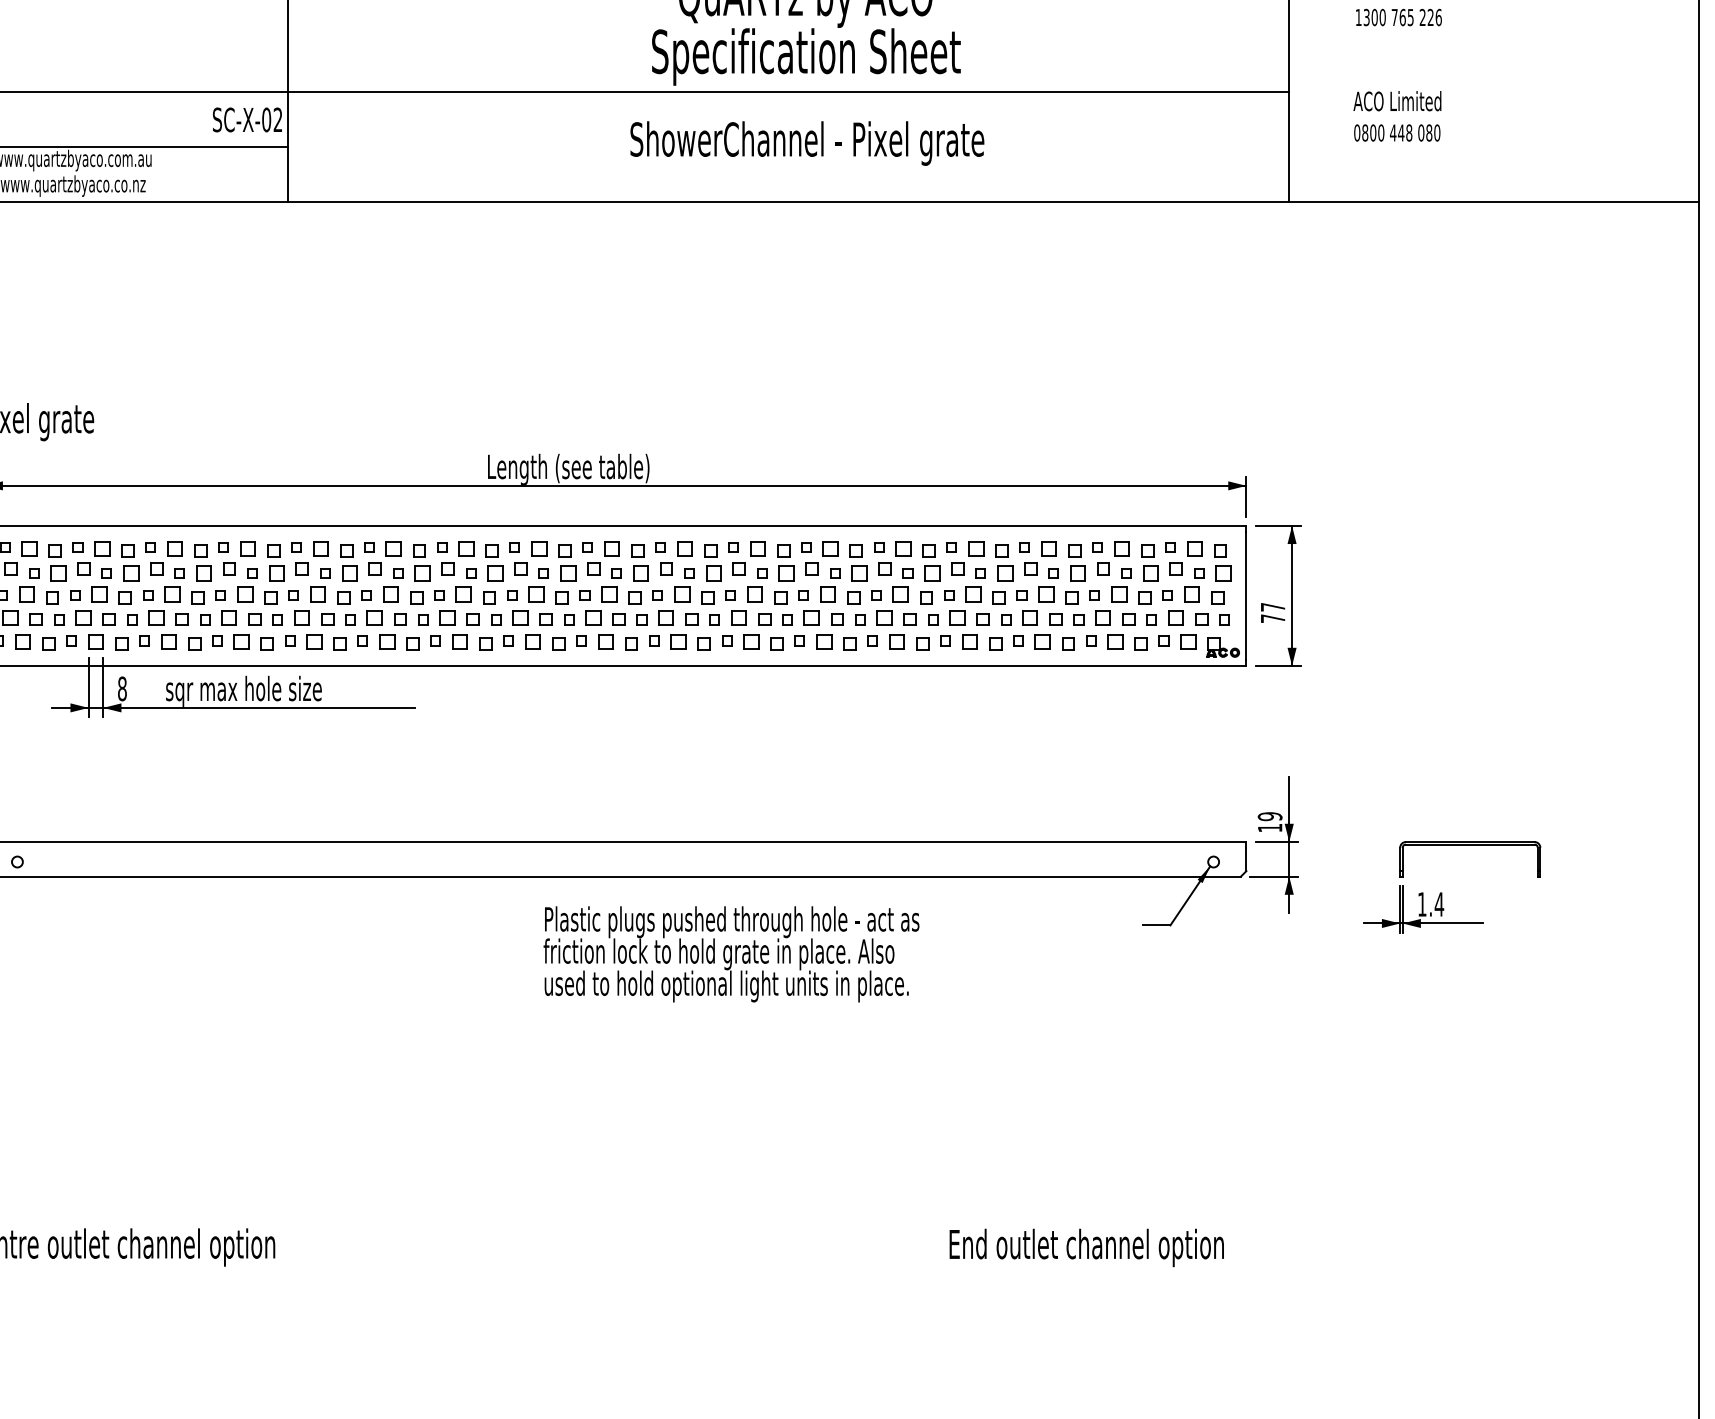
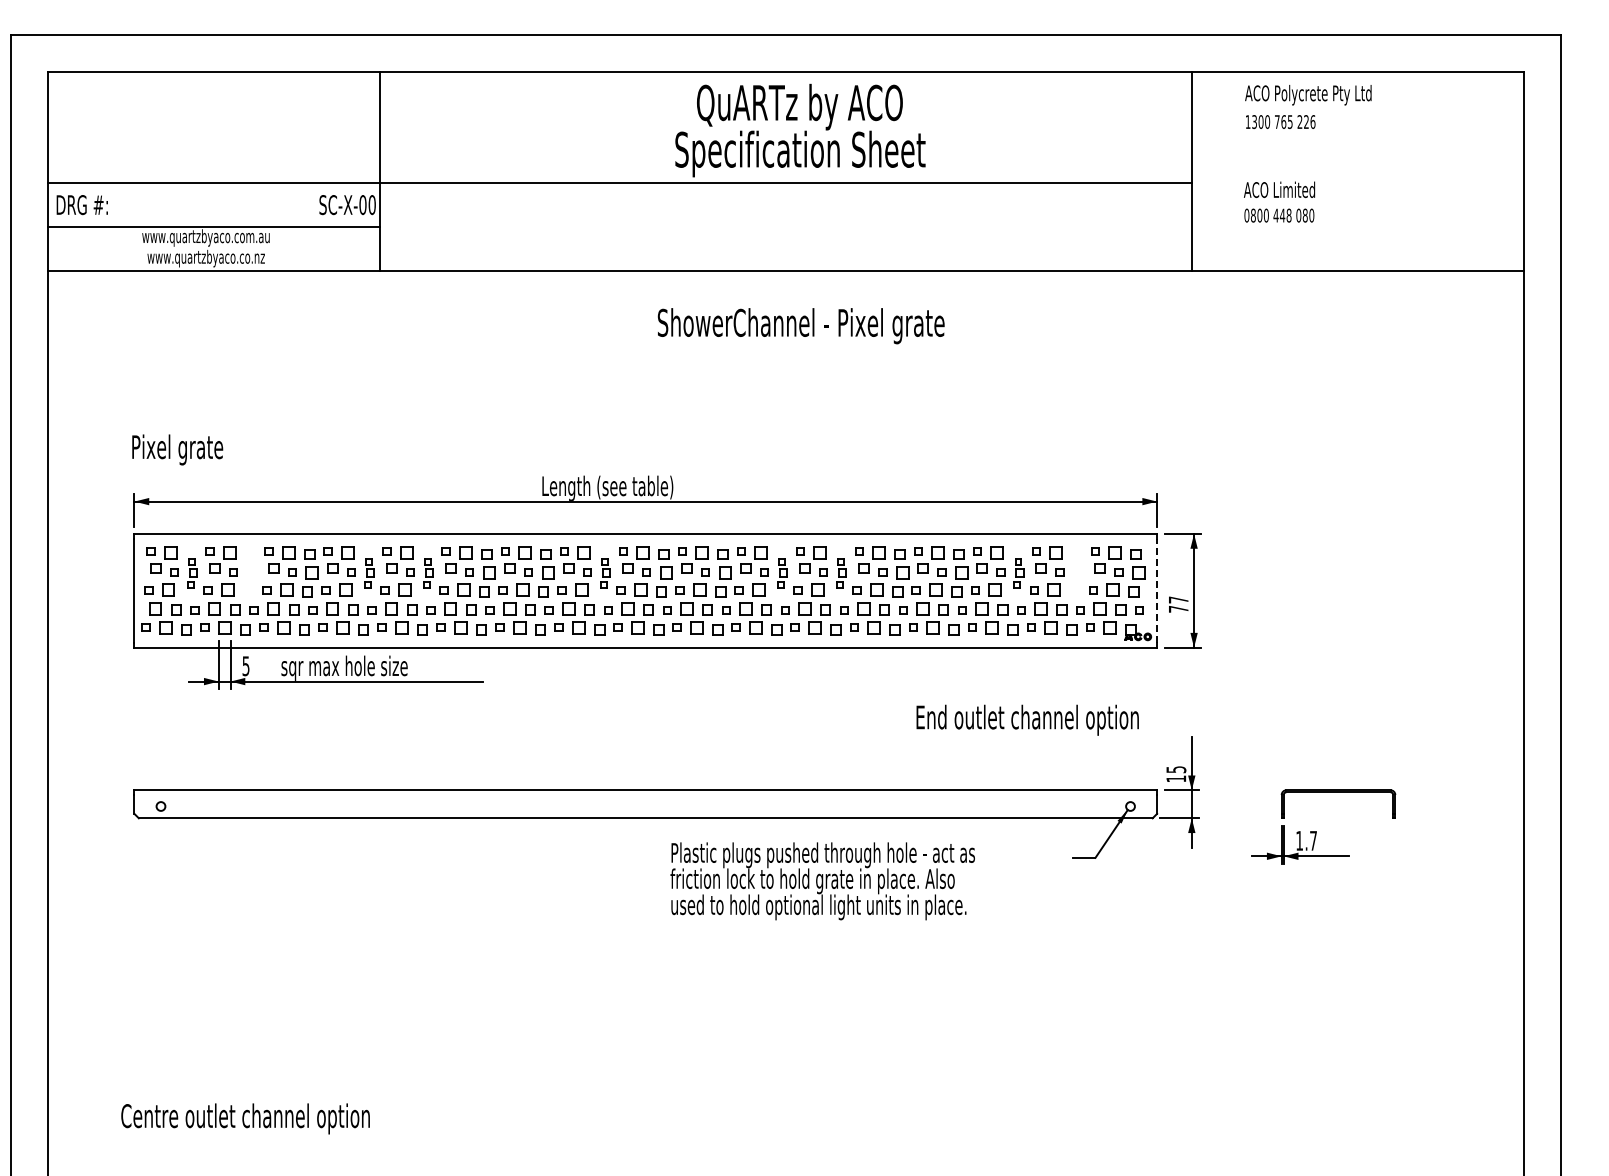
text: (277, 120) -> (371, 205), SC-X-02 -> SC-X-00
text: (806, 143) -> (800, 326), moved
part: (56, 574) -> (192, 573), size x0.6
part: (129, 574) -> (251, 573), removed
part: (274, 574) -> (369, 573), size x0.6
part: (347, 574) -> (428, 573), size x0.6
part: (565, 574) -> (605, 573), size x0.6
part: (784, 574) -> (782, 573), size x0.6
part: (857, 574) -> (841, 573), size x0.6
part: (1075, 574) -> (1018, 573), size x0.6
part: (1148, 574) -> (1077, 573), removed
line: (1246, 595) -> (1157, 590), solid -> dashed
text: (121, 689) -> (245, 666), 8 -> 5
text: (1269, 816) -> (1175, 769), 19 -> 15
text: (1439, 903) -> (1313, 840), 1.4 -> 1.7
text: (731, 954) -> (822, 881), moved
text: (1086, 1246) -> (1027, 719), moved

